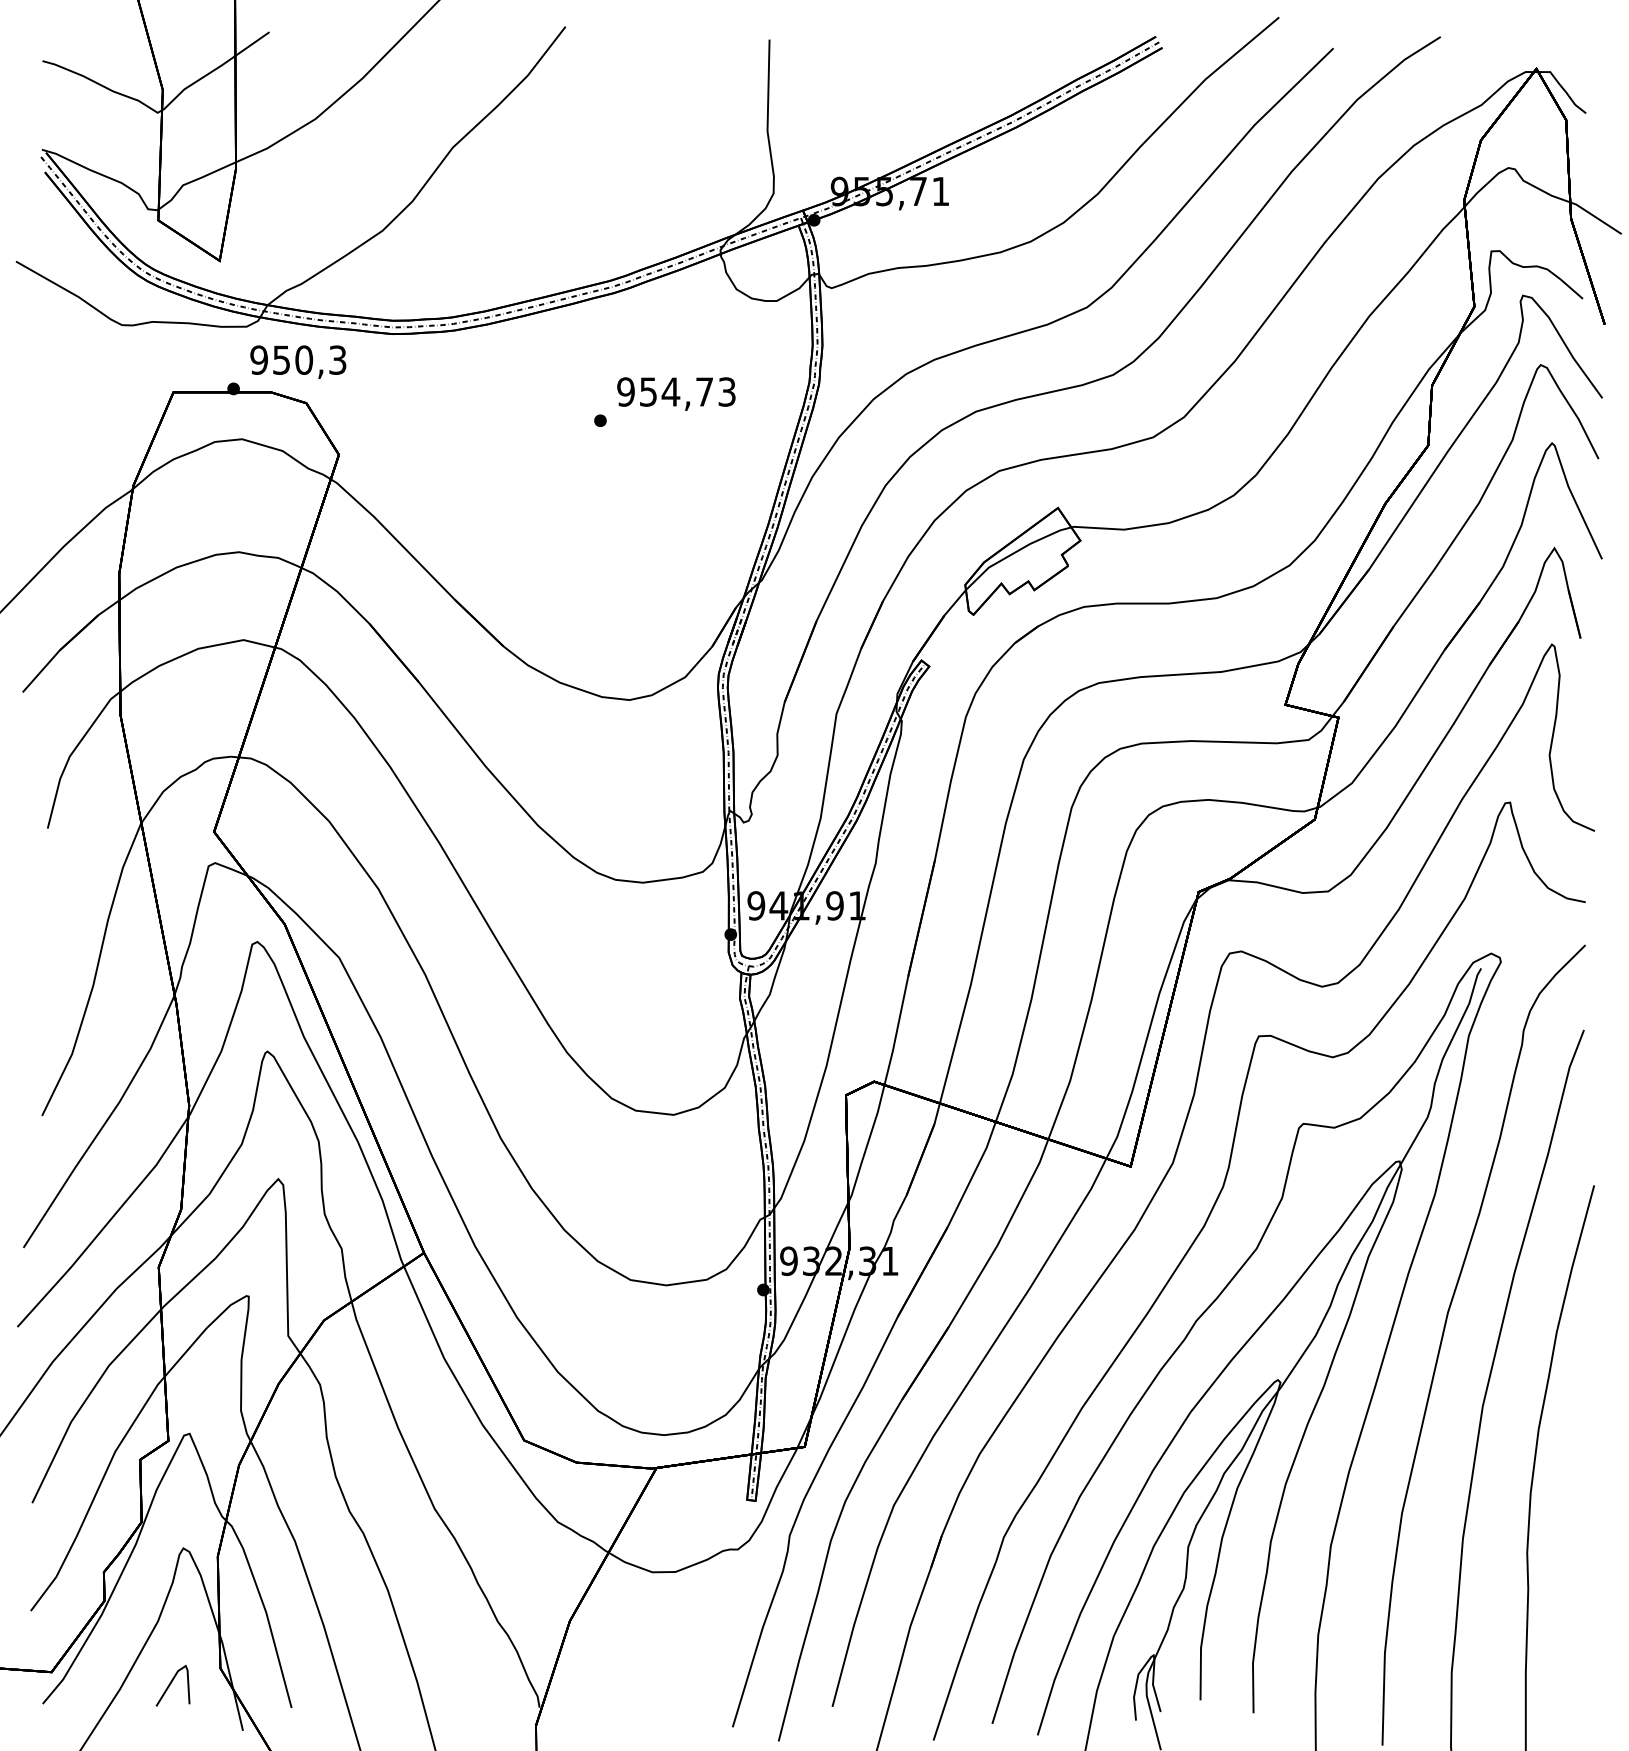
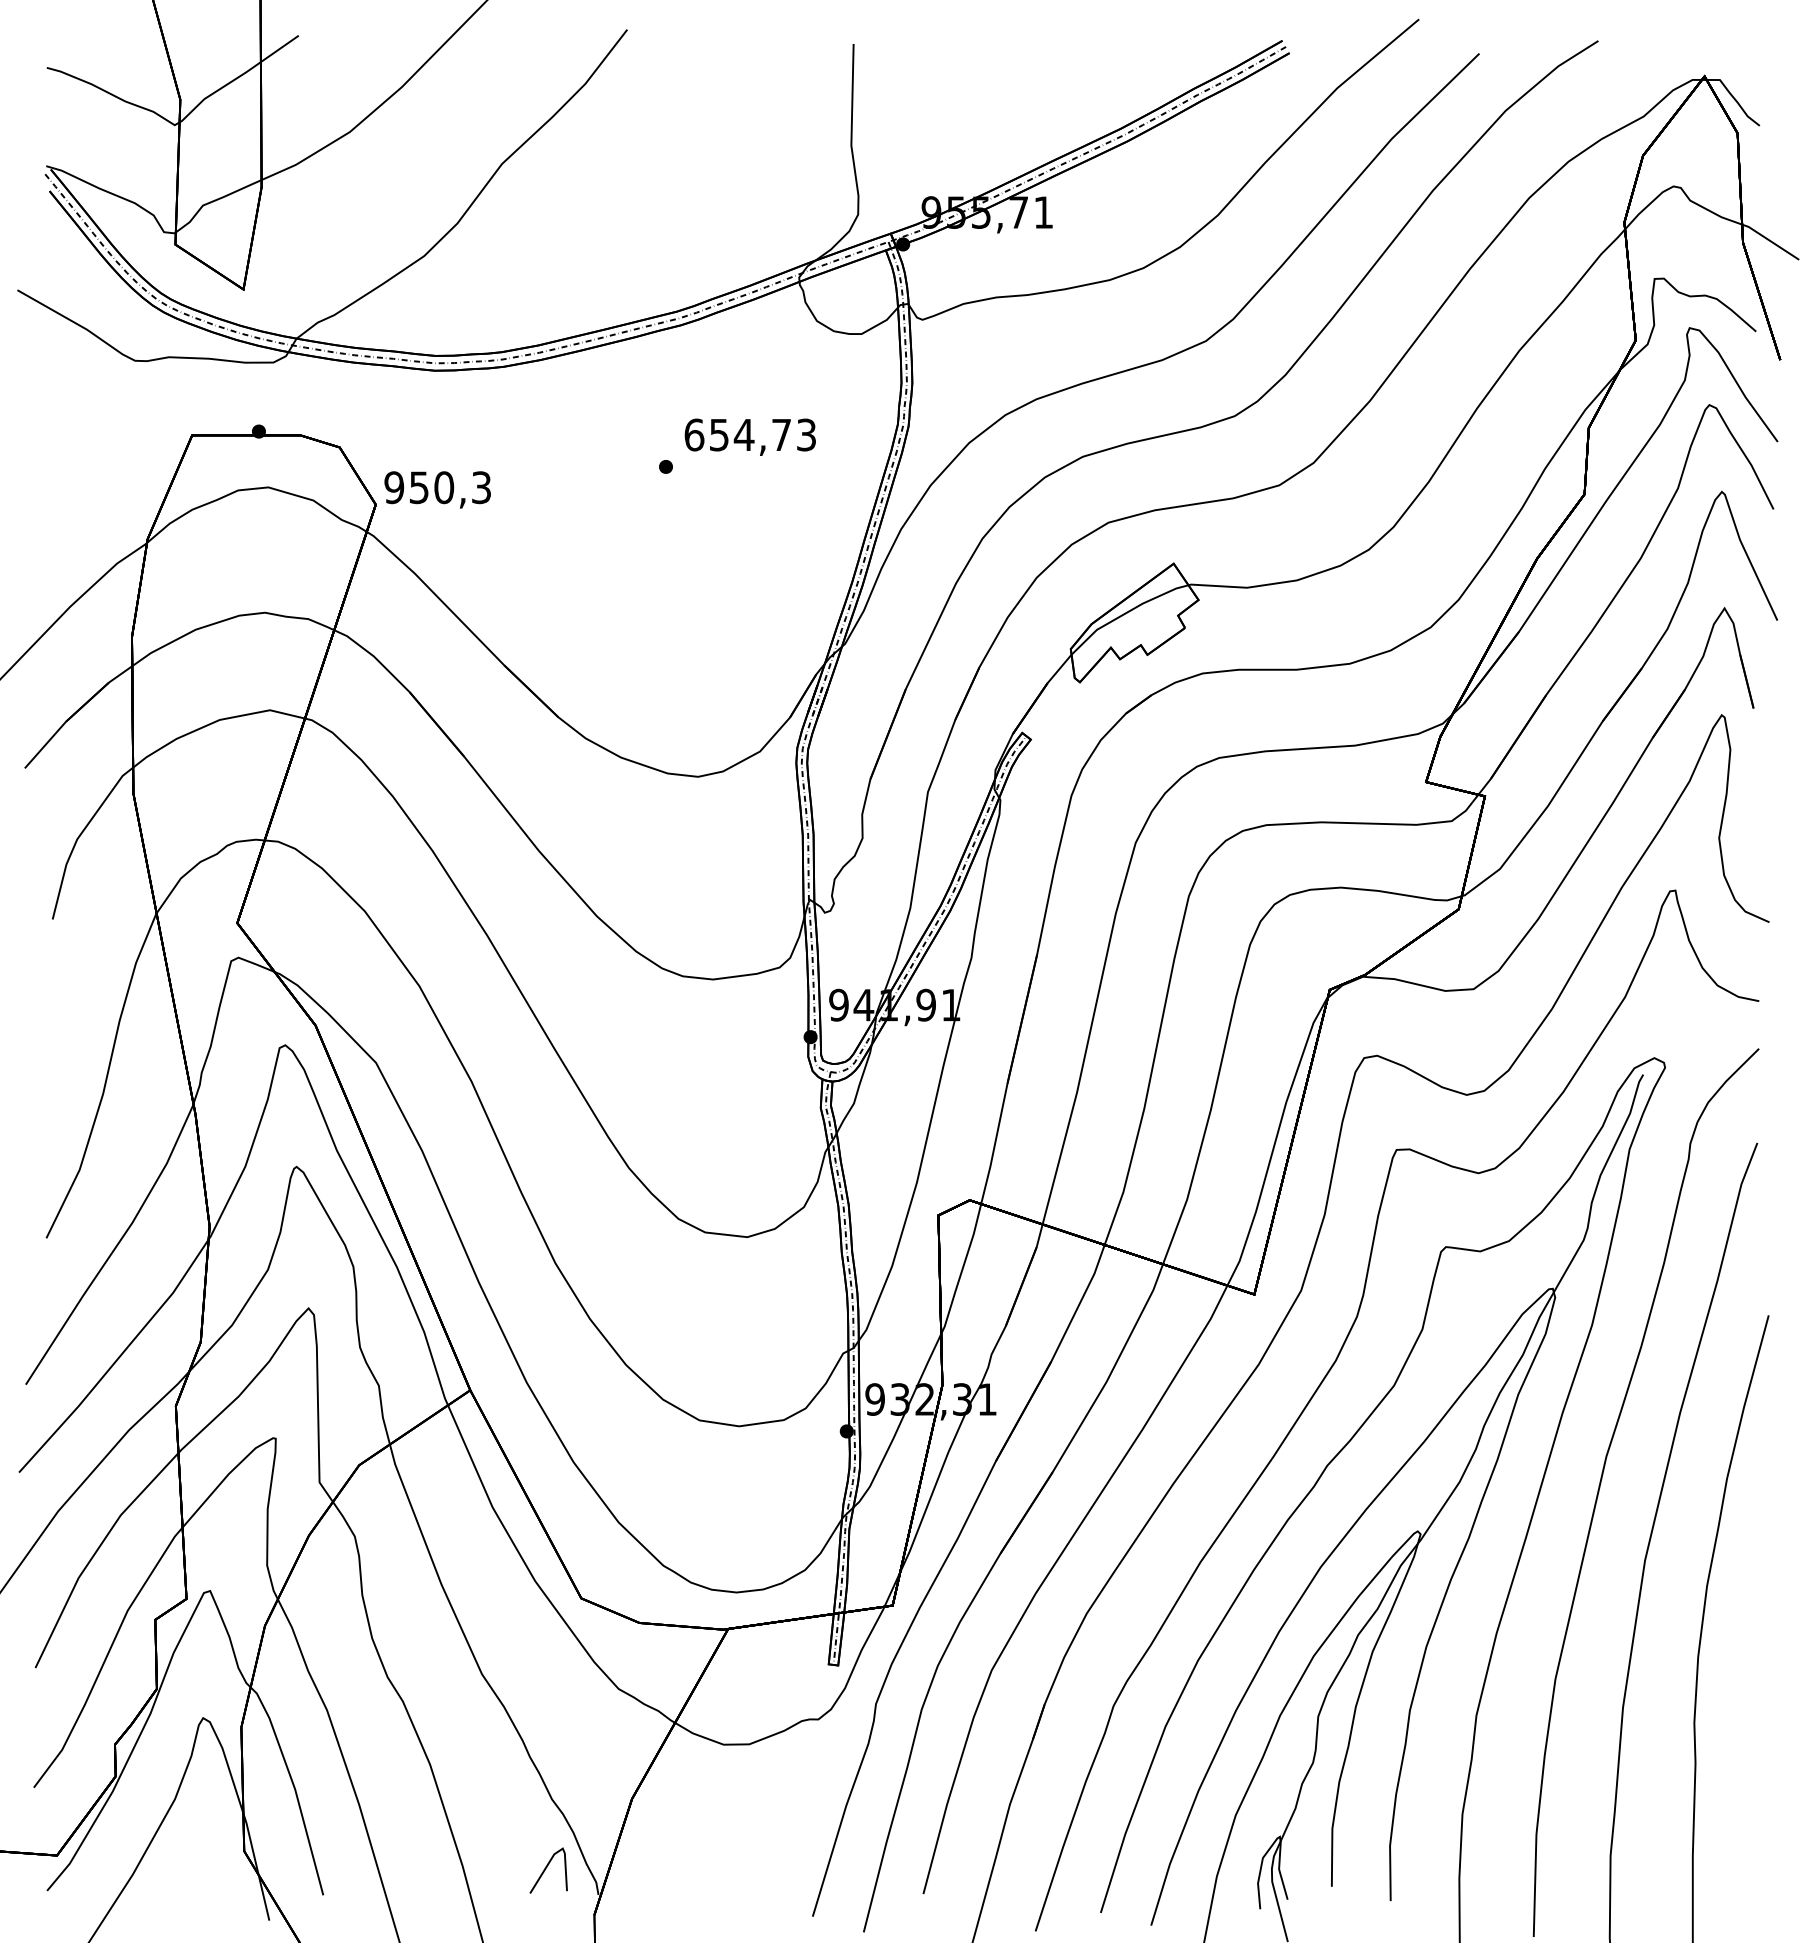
text: (298, 361) -> (437, 489), moved
text: (626, 391) -> (694, 434), 954,73 -> 654,73
line: (171, 1684) -> (546, 1869), moved

